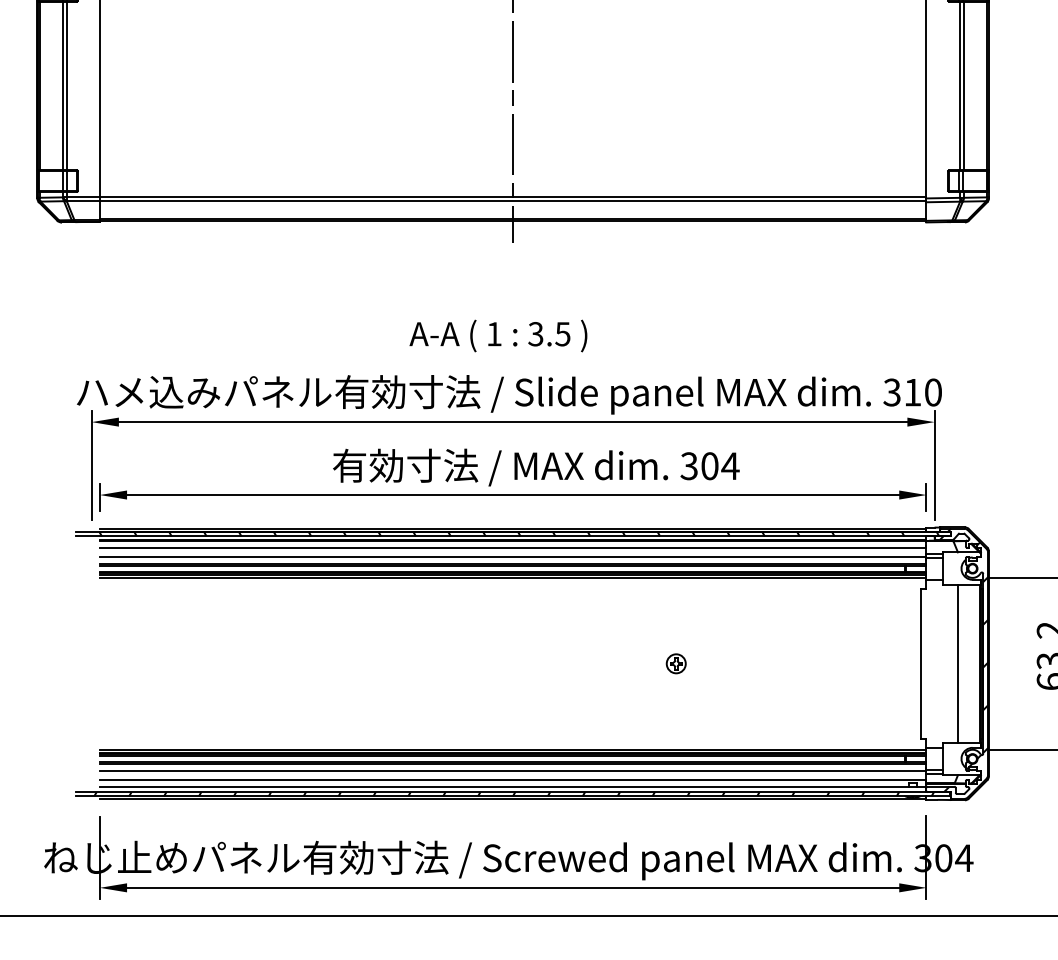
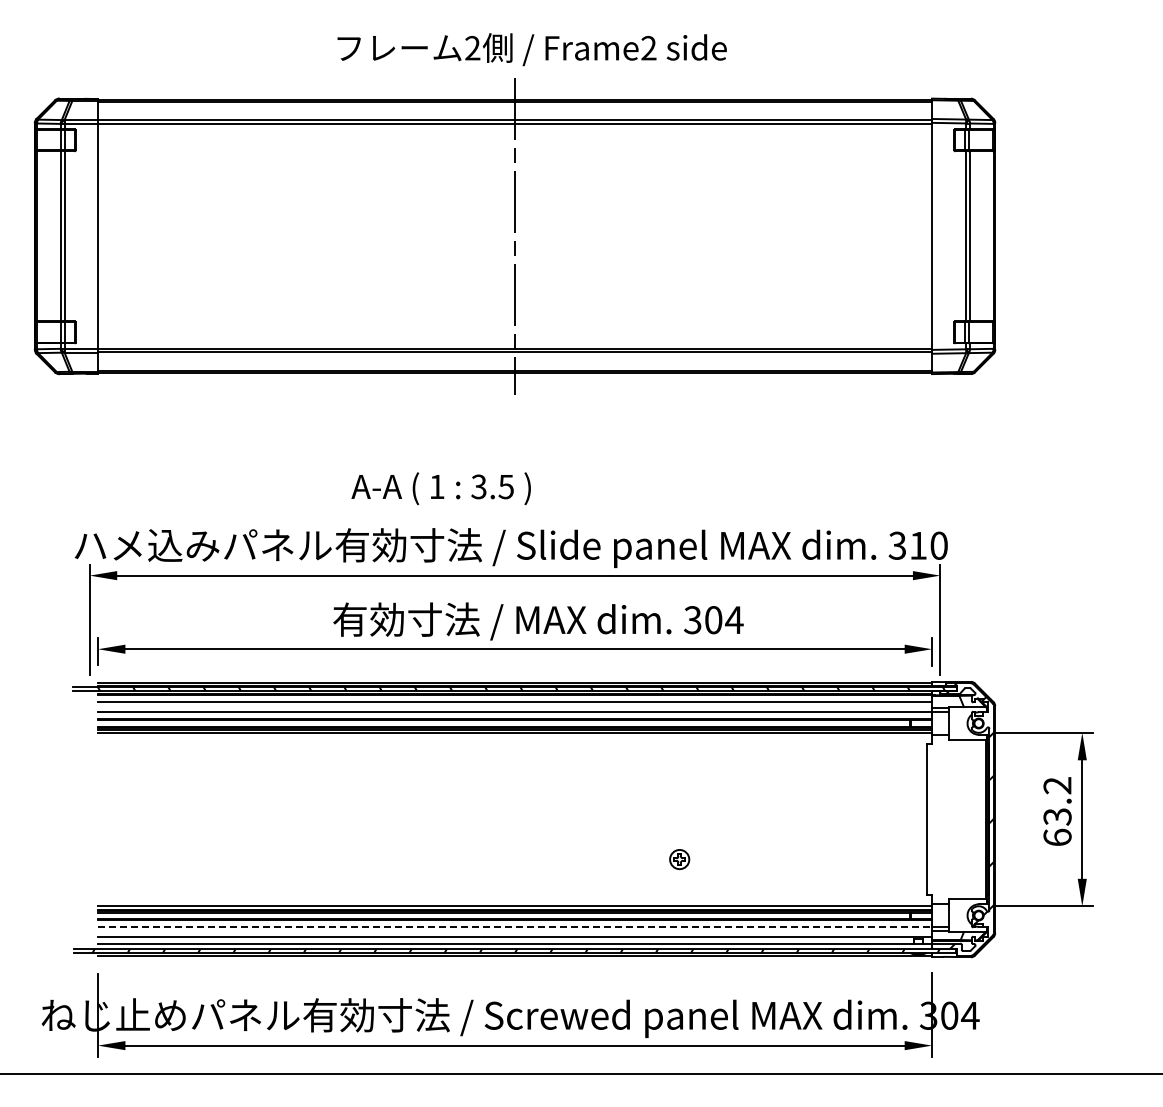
text: (497, 335) -> (440, 488), moved
part: (676, 663) -> (679, 859), moved
line: (958, 663) -> (964, 819), removed
line: (513, 770) -> (515, 927), solid -> dashed

